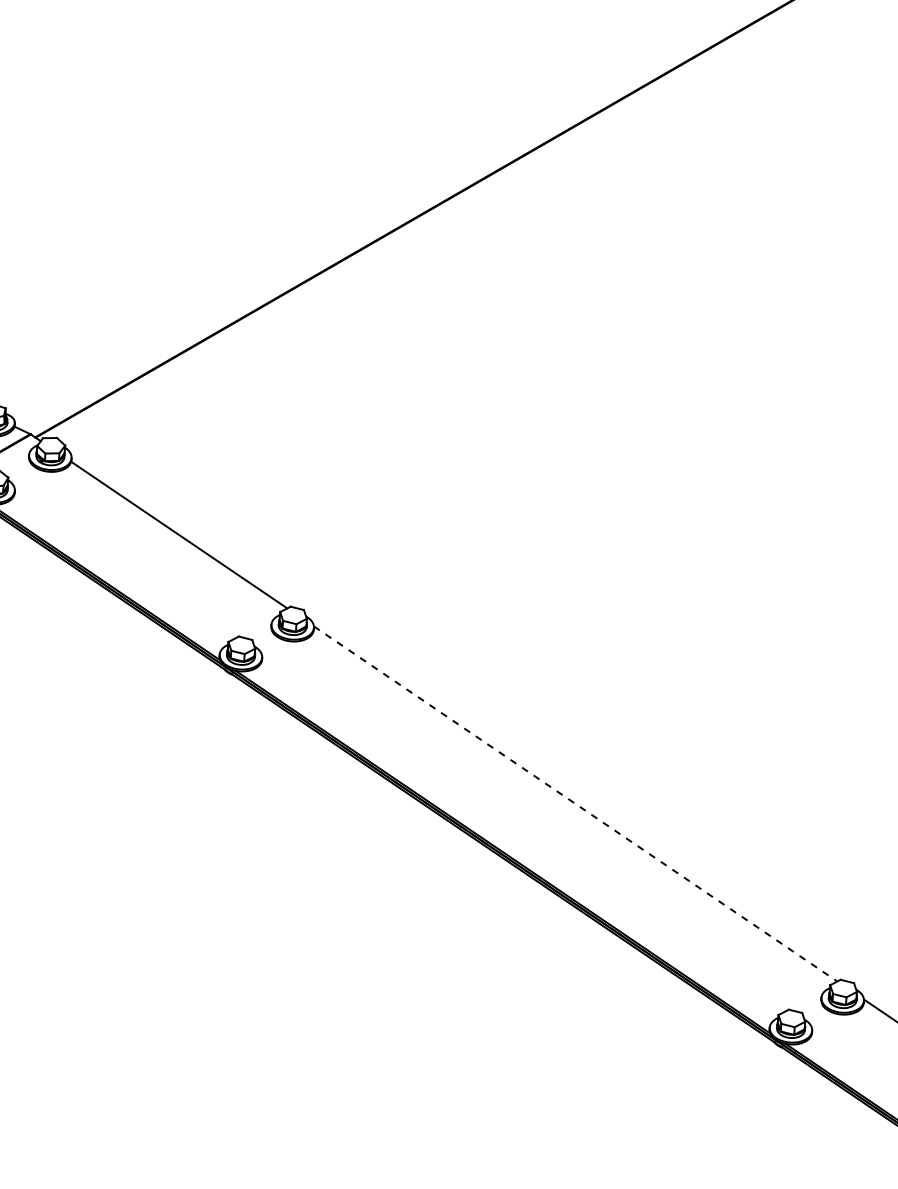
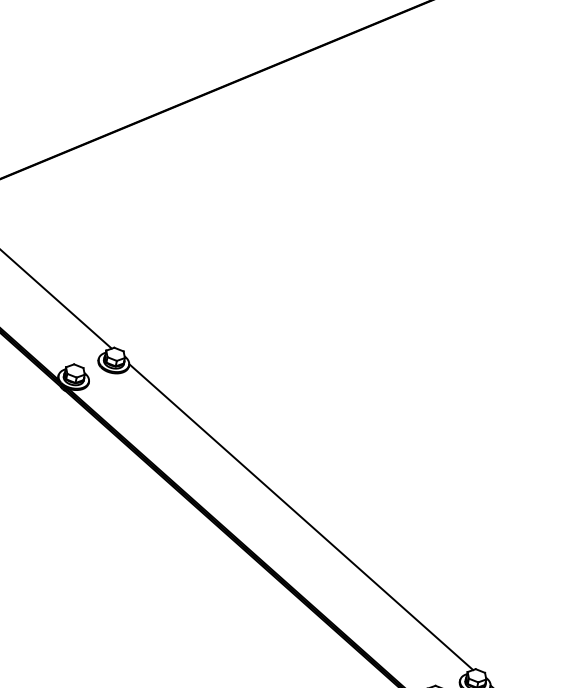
line: (576, 804) -> (301, 517), dashed -> solid

